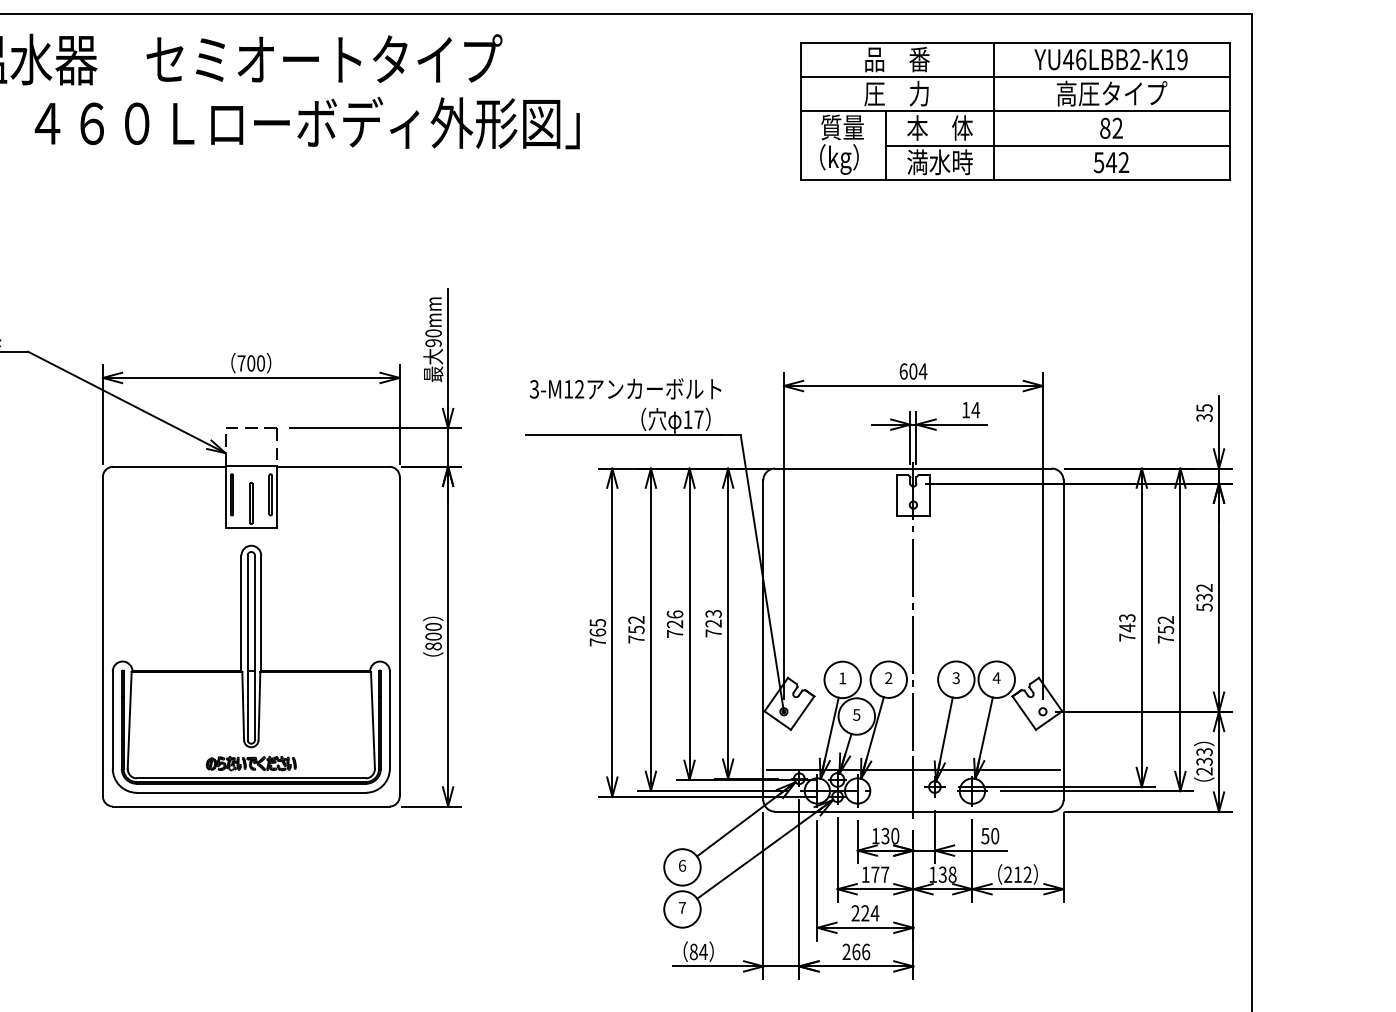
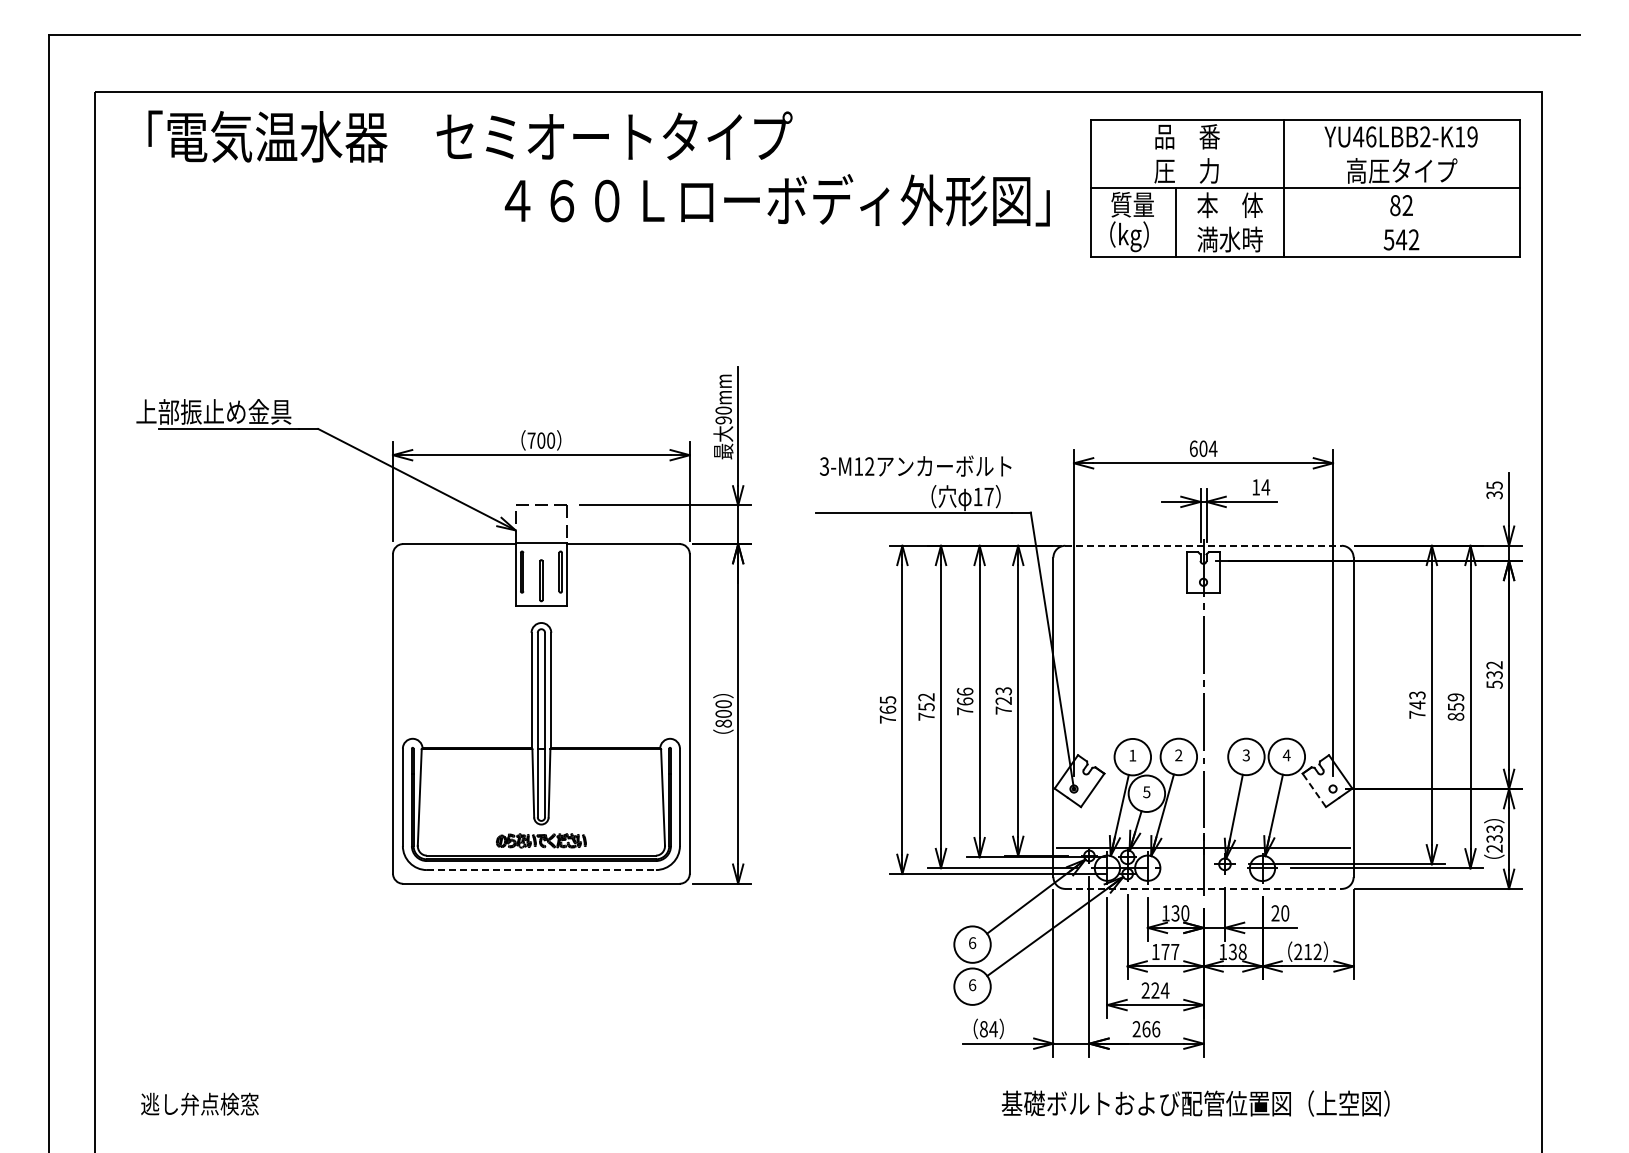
line: (1014, 77) -> (1304, 154), removed
text: (306, 123) -> (776, 200), moved
line: (1057, 145) -> (1347, 222), removed
line: (914, 468) -> (1204, 545), solid -> dashed
text: (674, 624) -> (964, 701), 726 -> 766
text: (1165, 629) -> (1455, 706), 752 -> 859
line: (1024, 712) -> (1314, 789), solid -> dashed
line: (251, 793) -> (541, 870), solid -> dashed
line: (914, 811) -> (1204, 888), solid -> dashed
text: (985, 836) -> (1275, 913), 50 -> 20
text: (682, 908) -> (972, 985), 7 -> 6

